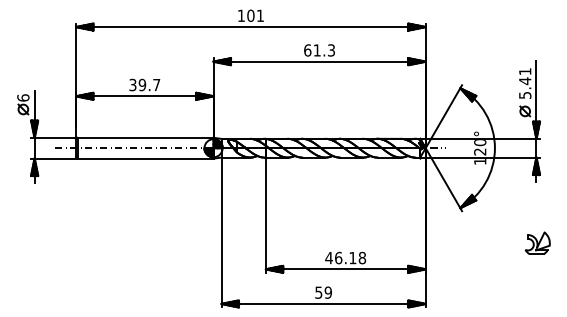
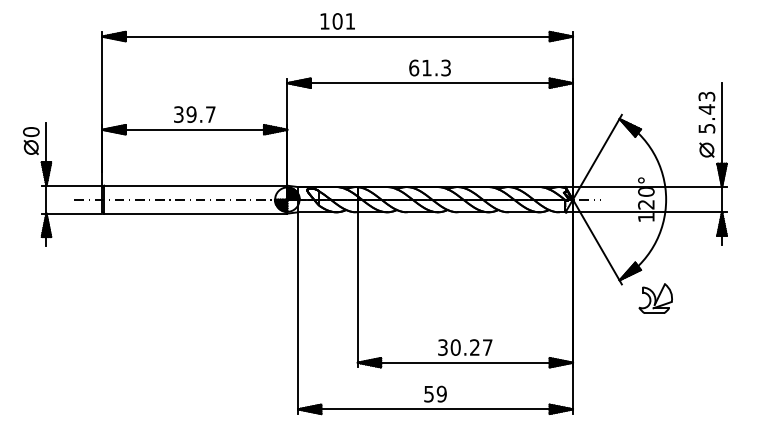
text: (524, 71) -> (706, 96), 5.41 -> 5.43
text: (23, 97) -> (31, 131), 6 -> 0
part: (537, 243) -> (655, 298), moved
text: (345, 258) -> (464, 347), 46.18 -> 30.27

